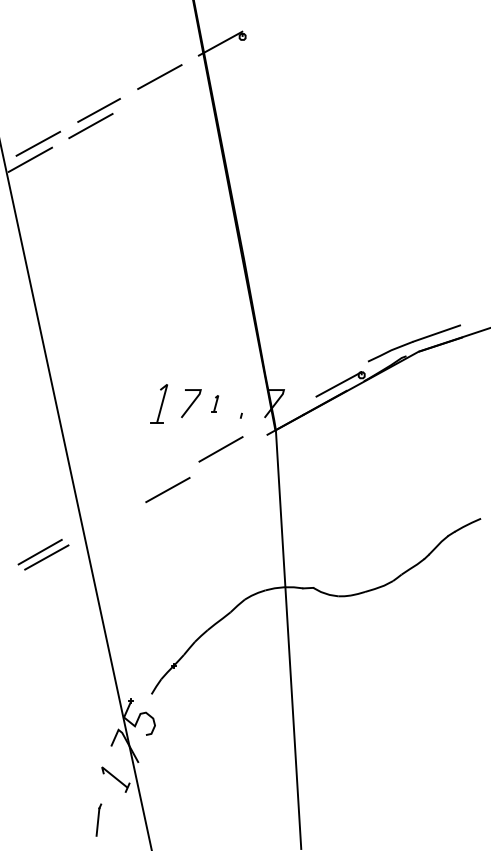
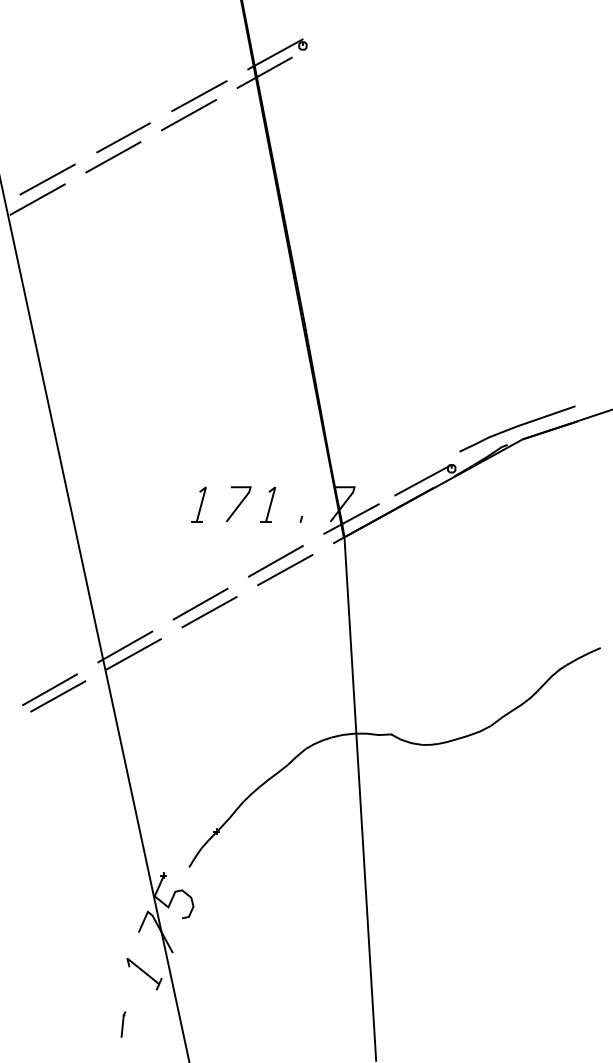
line: (211, 58) -> (264, 72), added
line: (151, 92) -> (189, 115), added
part: (159, 403) -> (198, 504), size x0.71
part: (215, 403) -> (268, 504), size x1.67
line: (281, 415) -> (351, 518), added
line: (228, 455) -> (285, 569), added
line: (160, 483) -> (200, 603), added
line: (100, 517) -> (125, 646), added
line: (107, 523) -> (133, 654), added
part: (99, 820) -> (123, 1024), size x0.62

